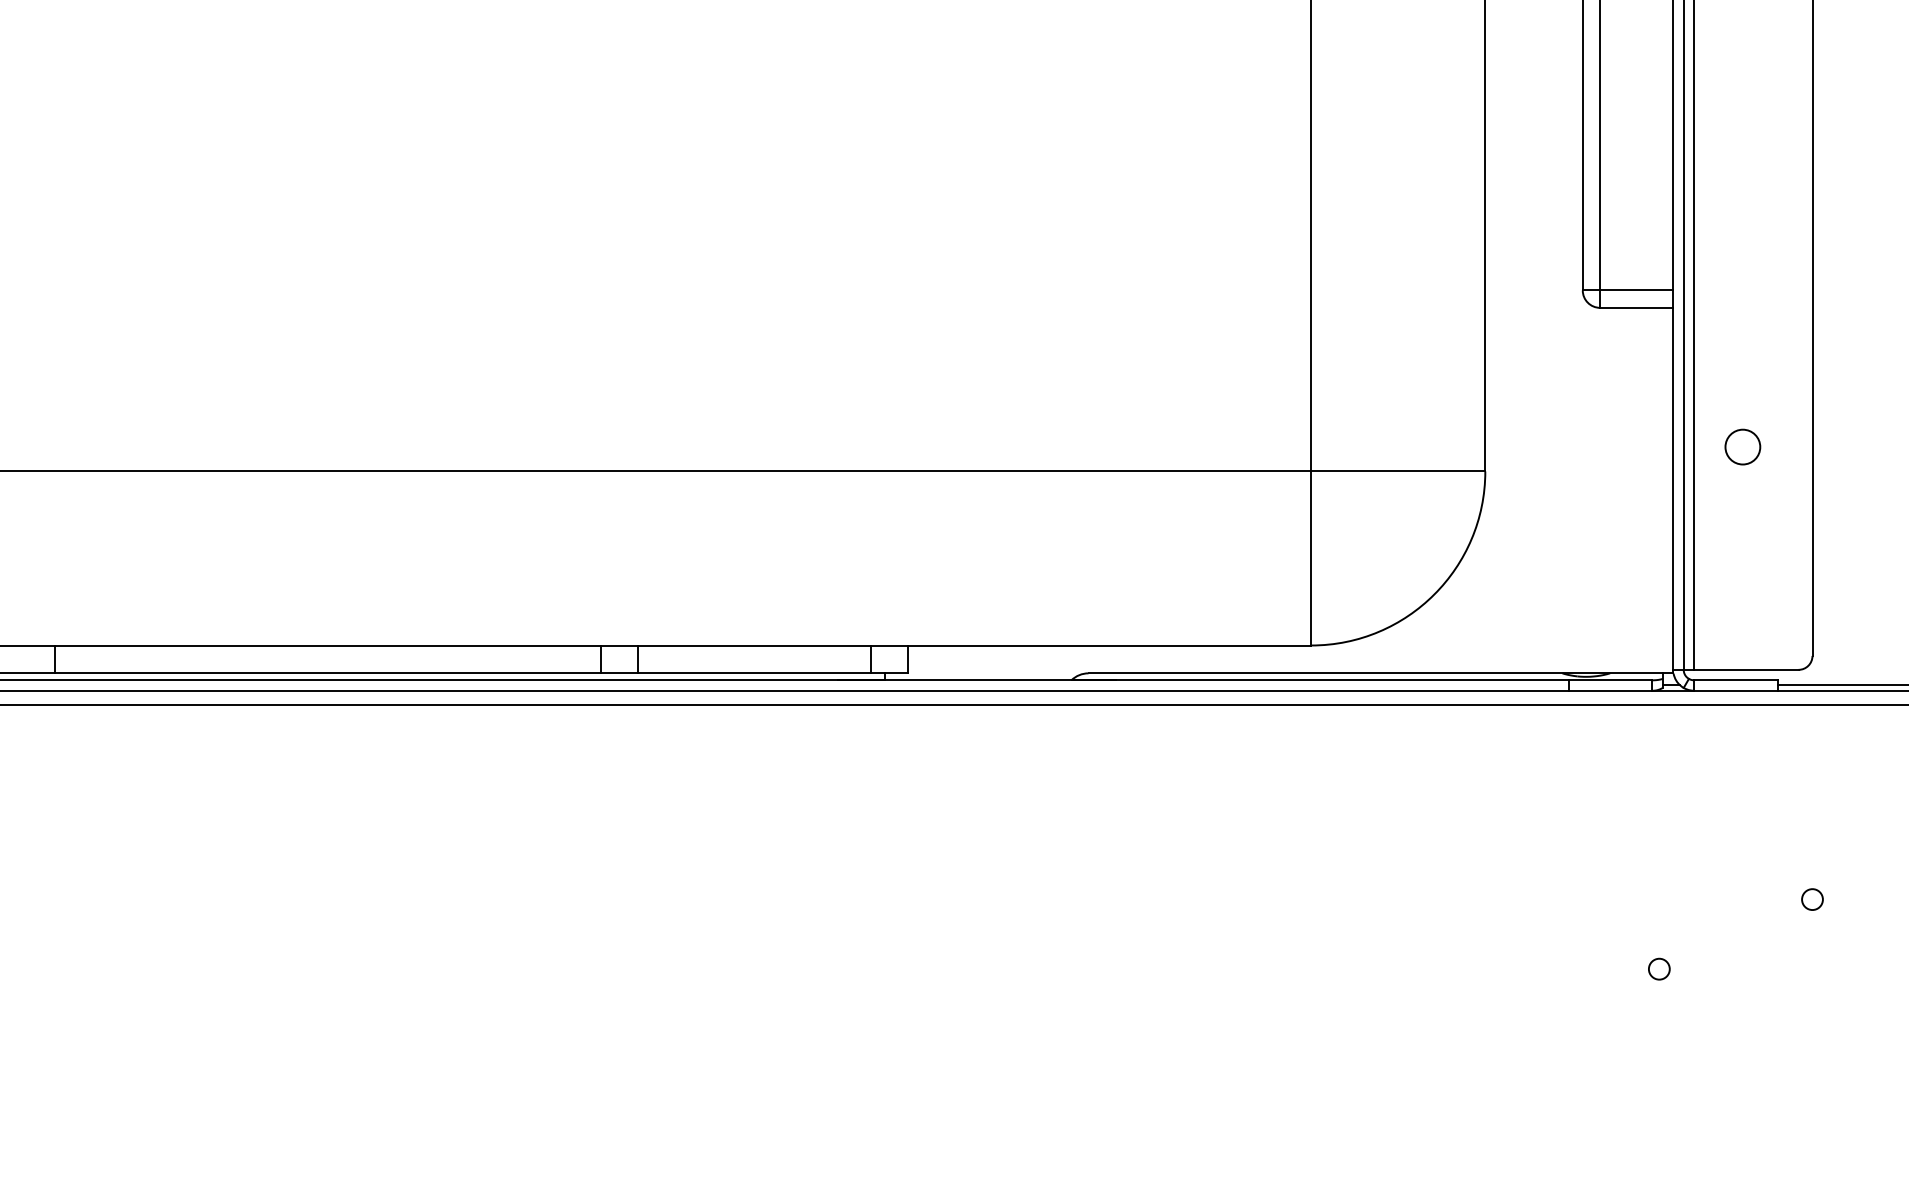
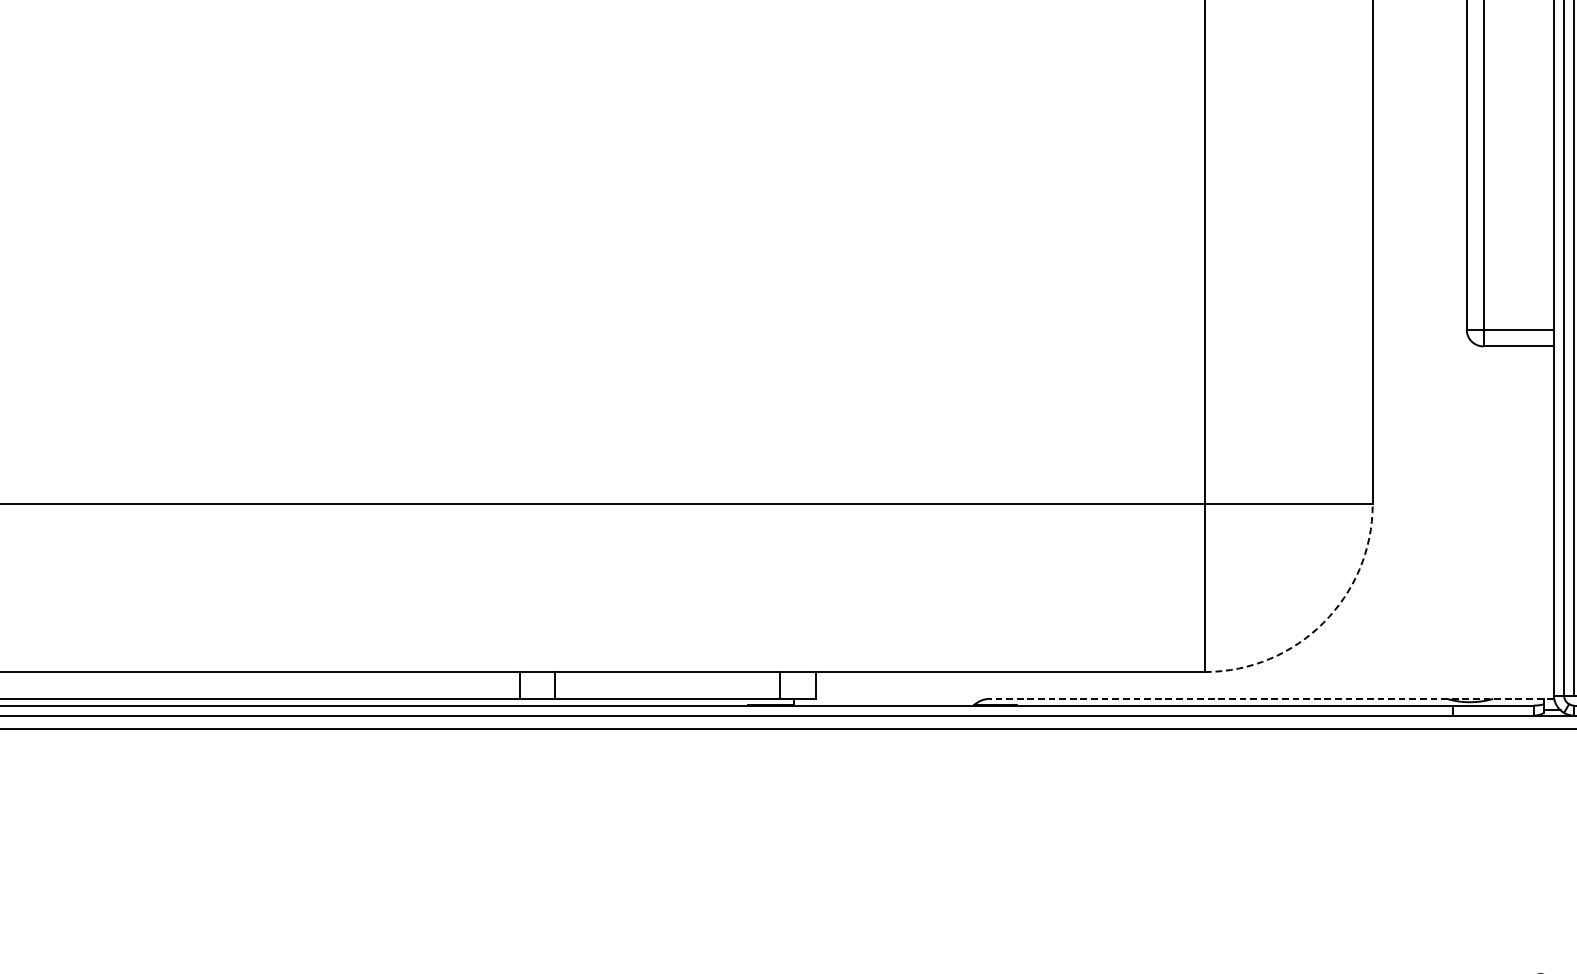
arc: (1434, 594) -> (1323, 622), solid -> dashed
line: (1380, 673) -> (1271, 699), solid -> dashed

